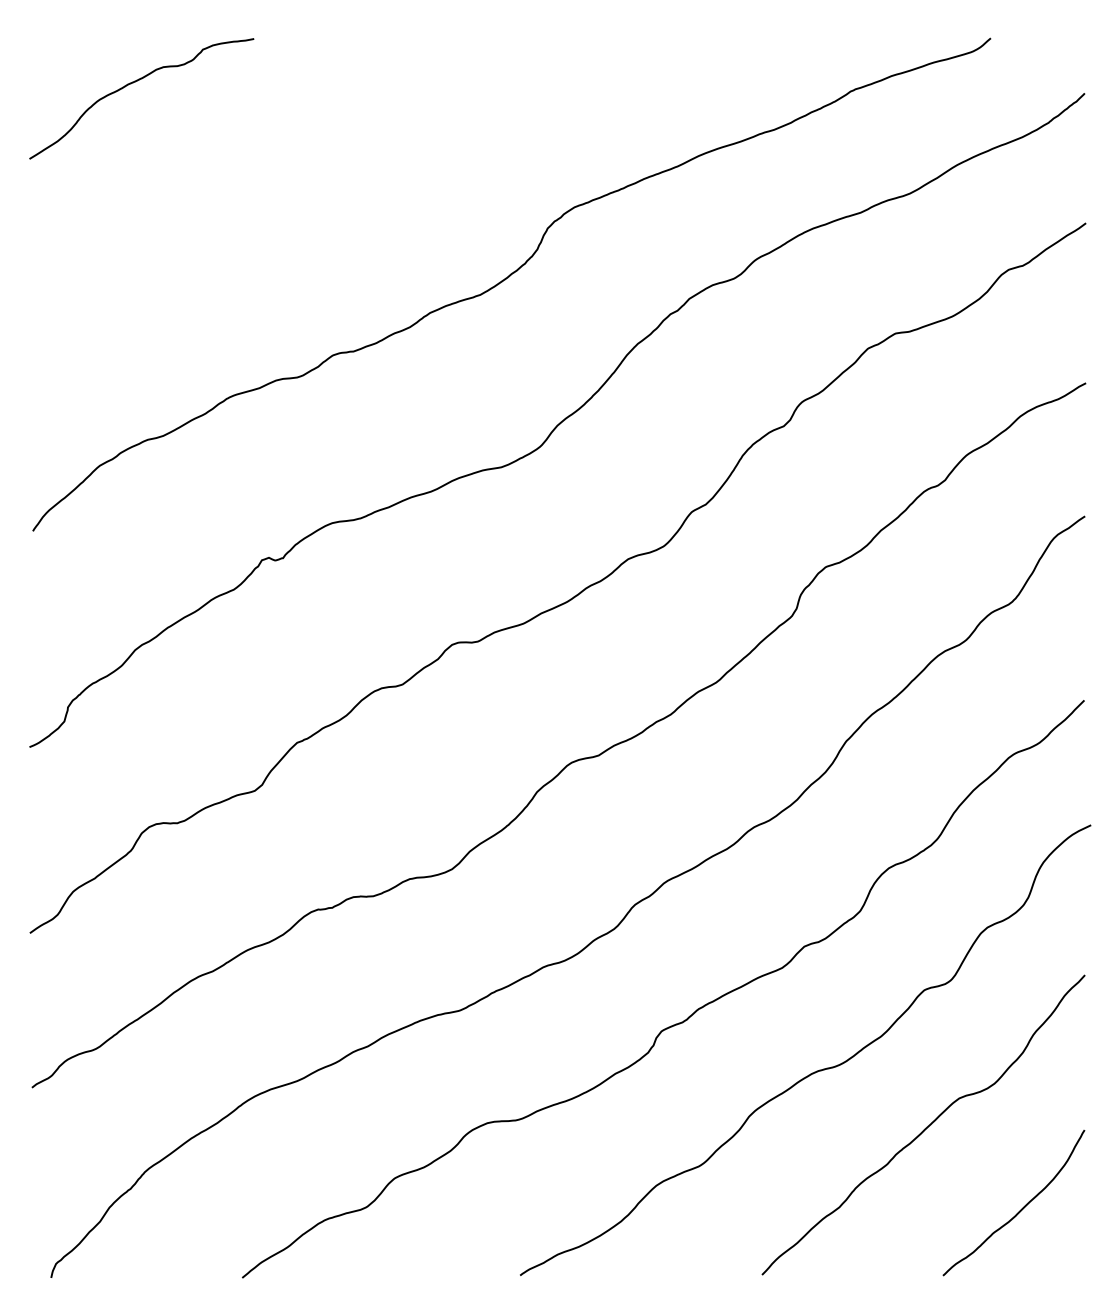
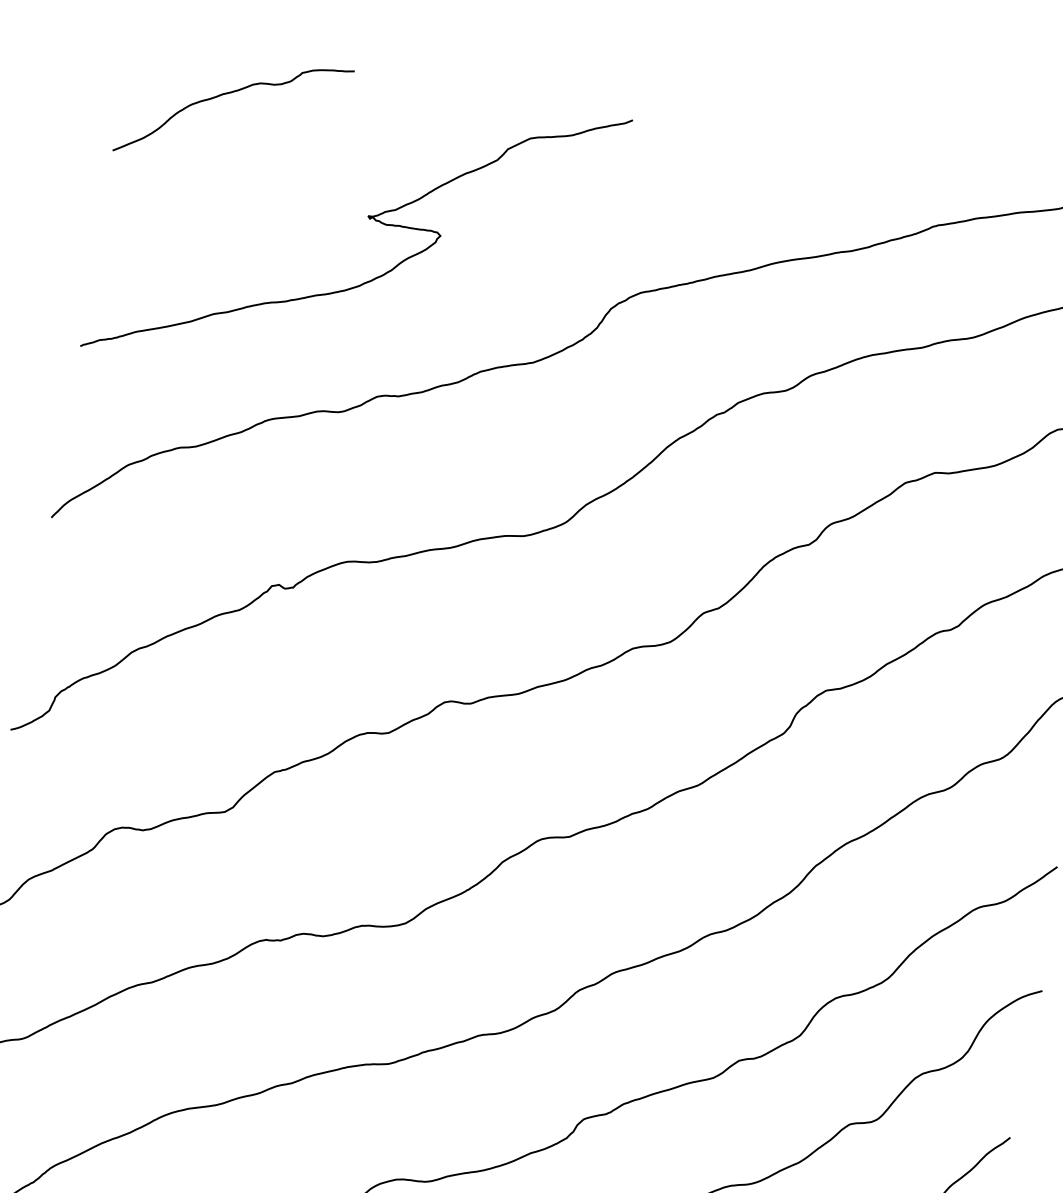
curve: (294, 182) -> (369, 219), added

